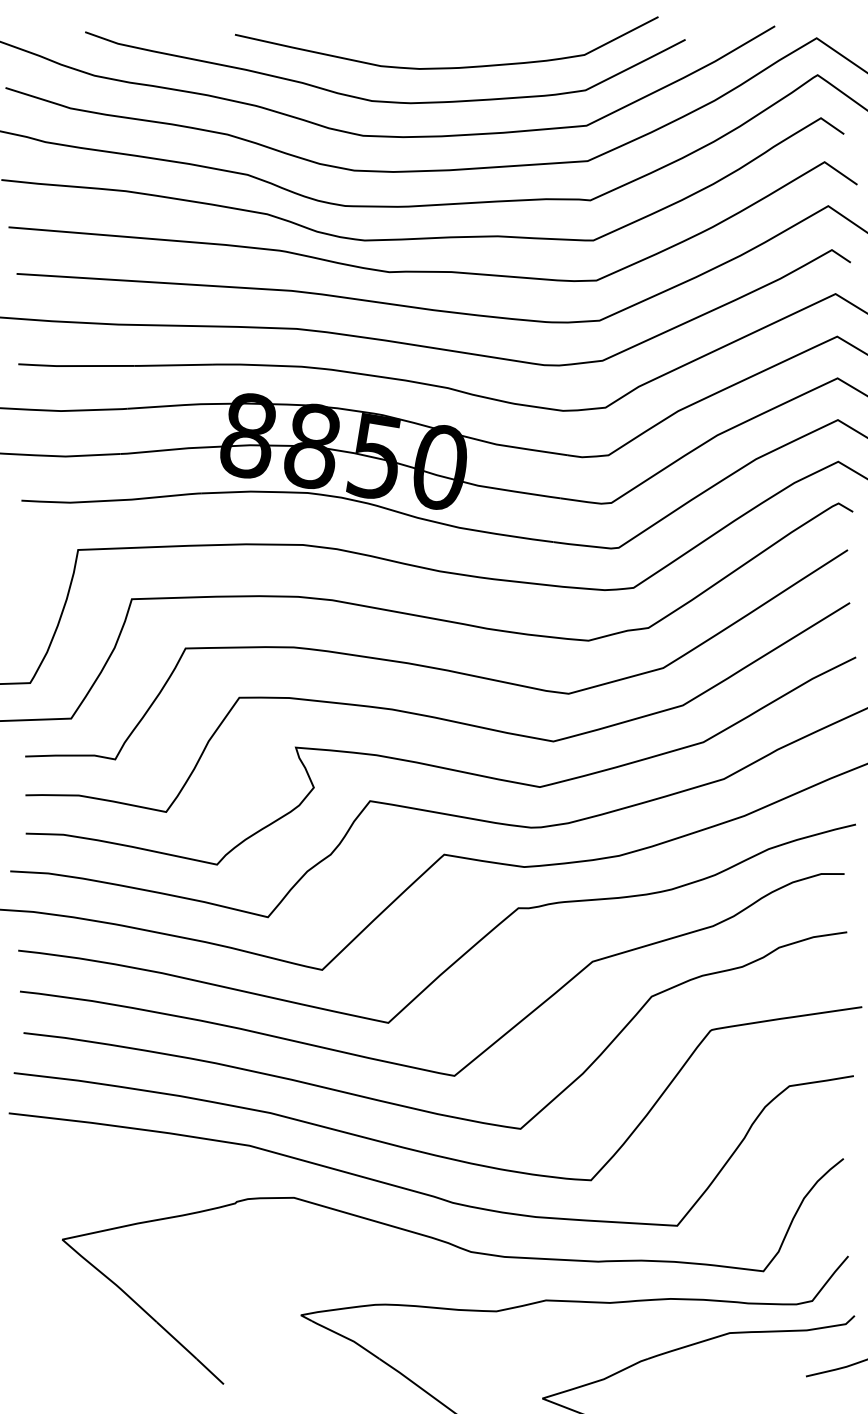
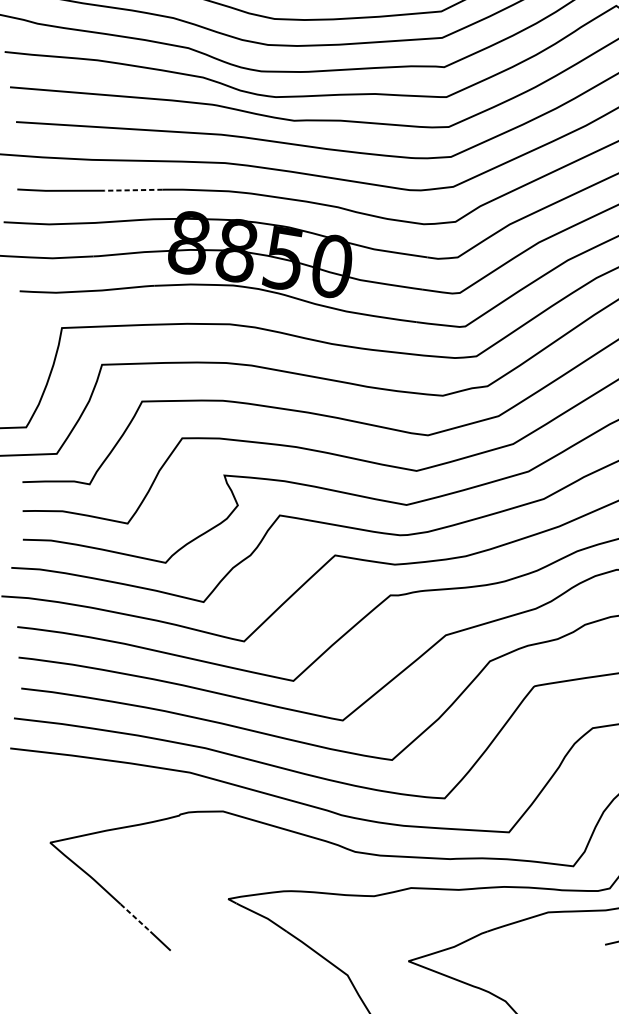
line: (172, 365) -> (132, 190), solid -> dashed
line: (177, 1340) -> (136, 917), solid -> dashed

